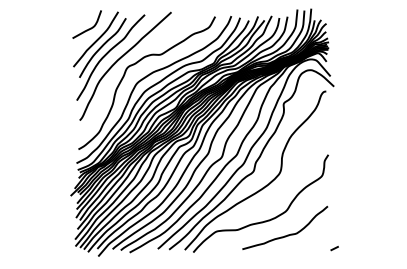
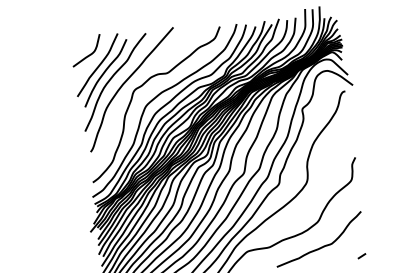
line: (334, 248) -> (361, 256), moved

